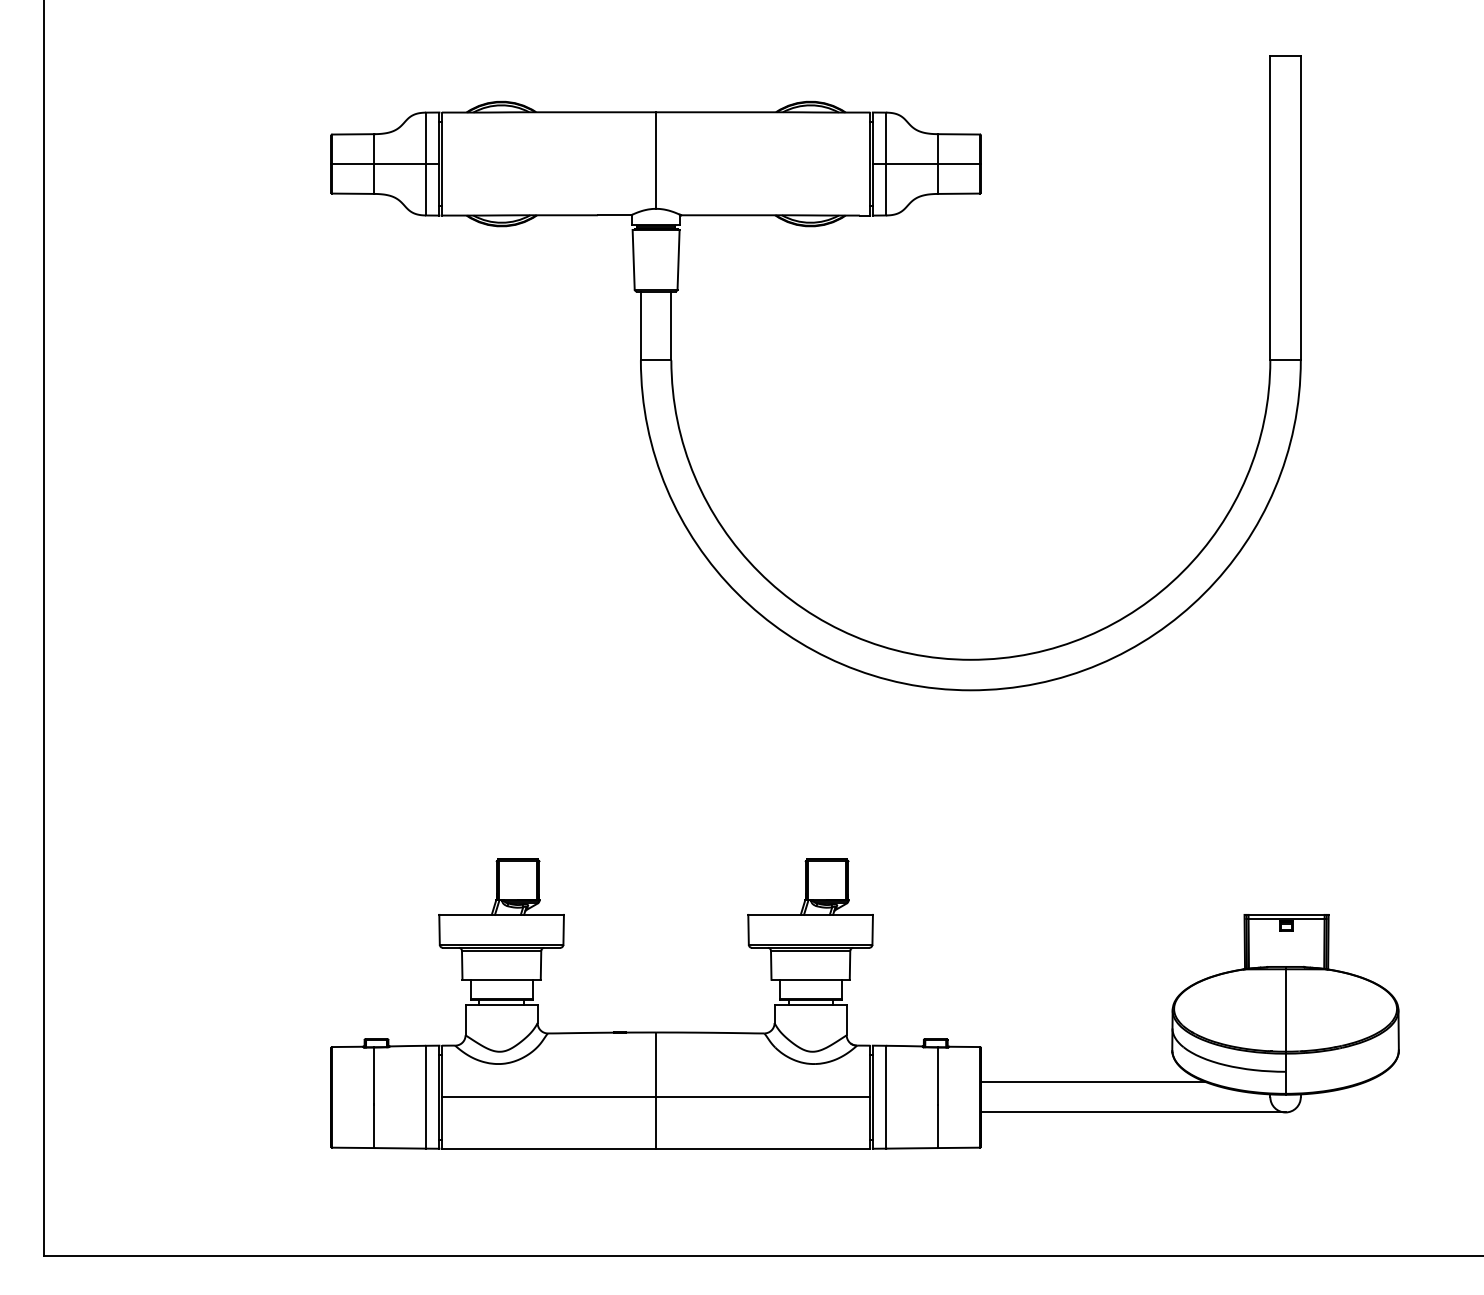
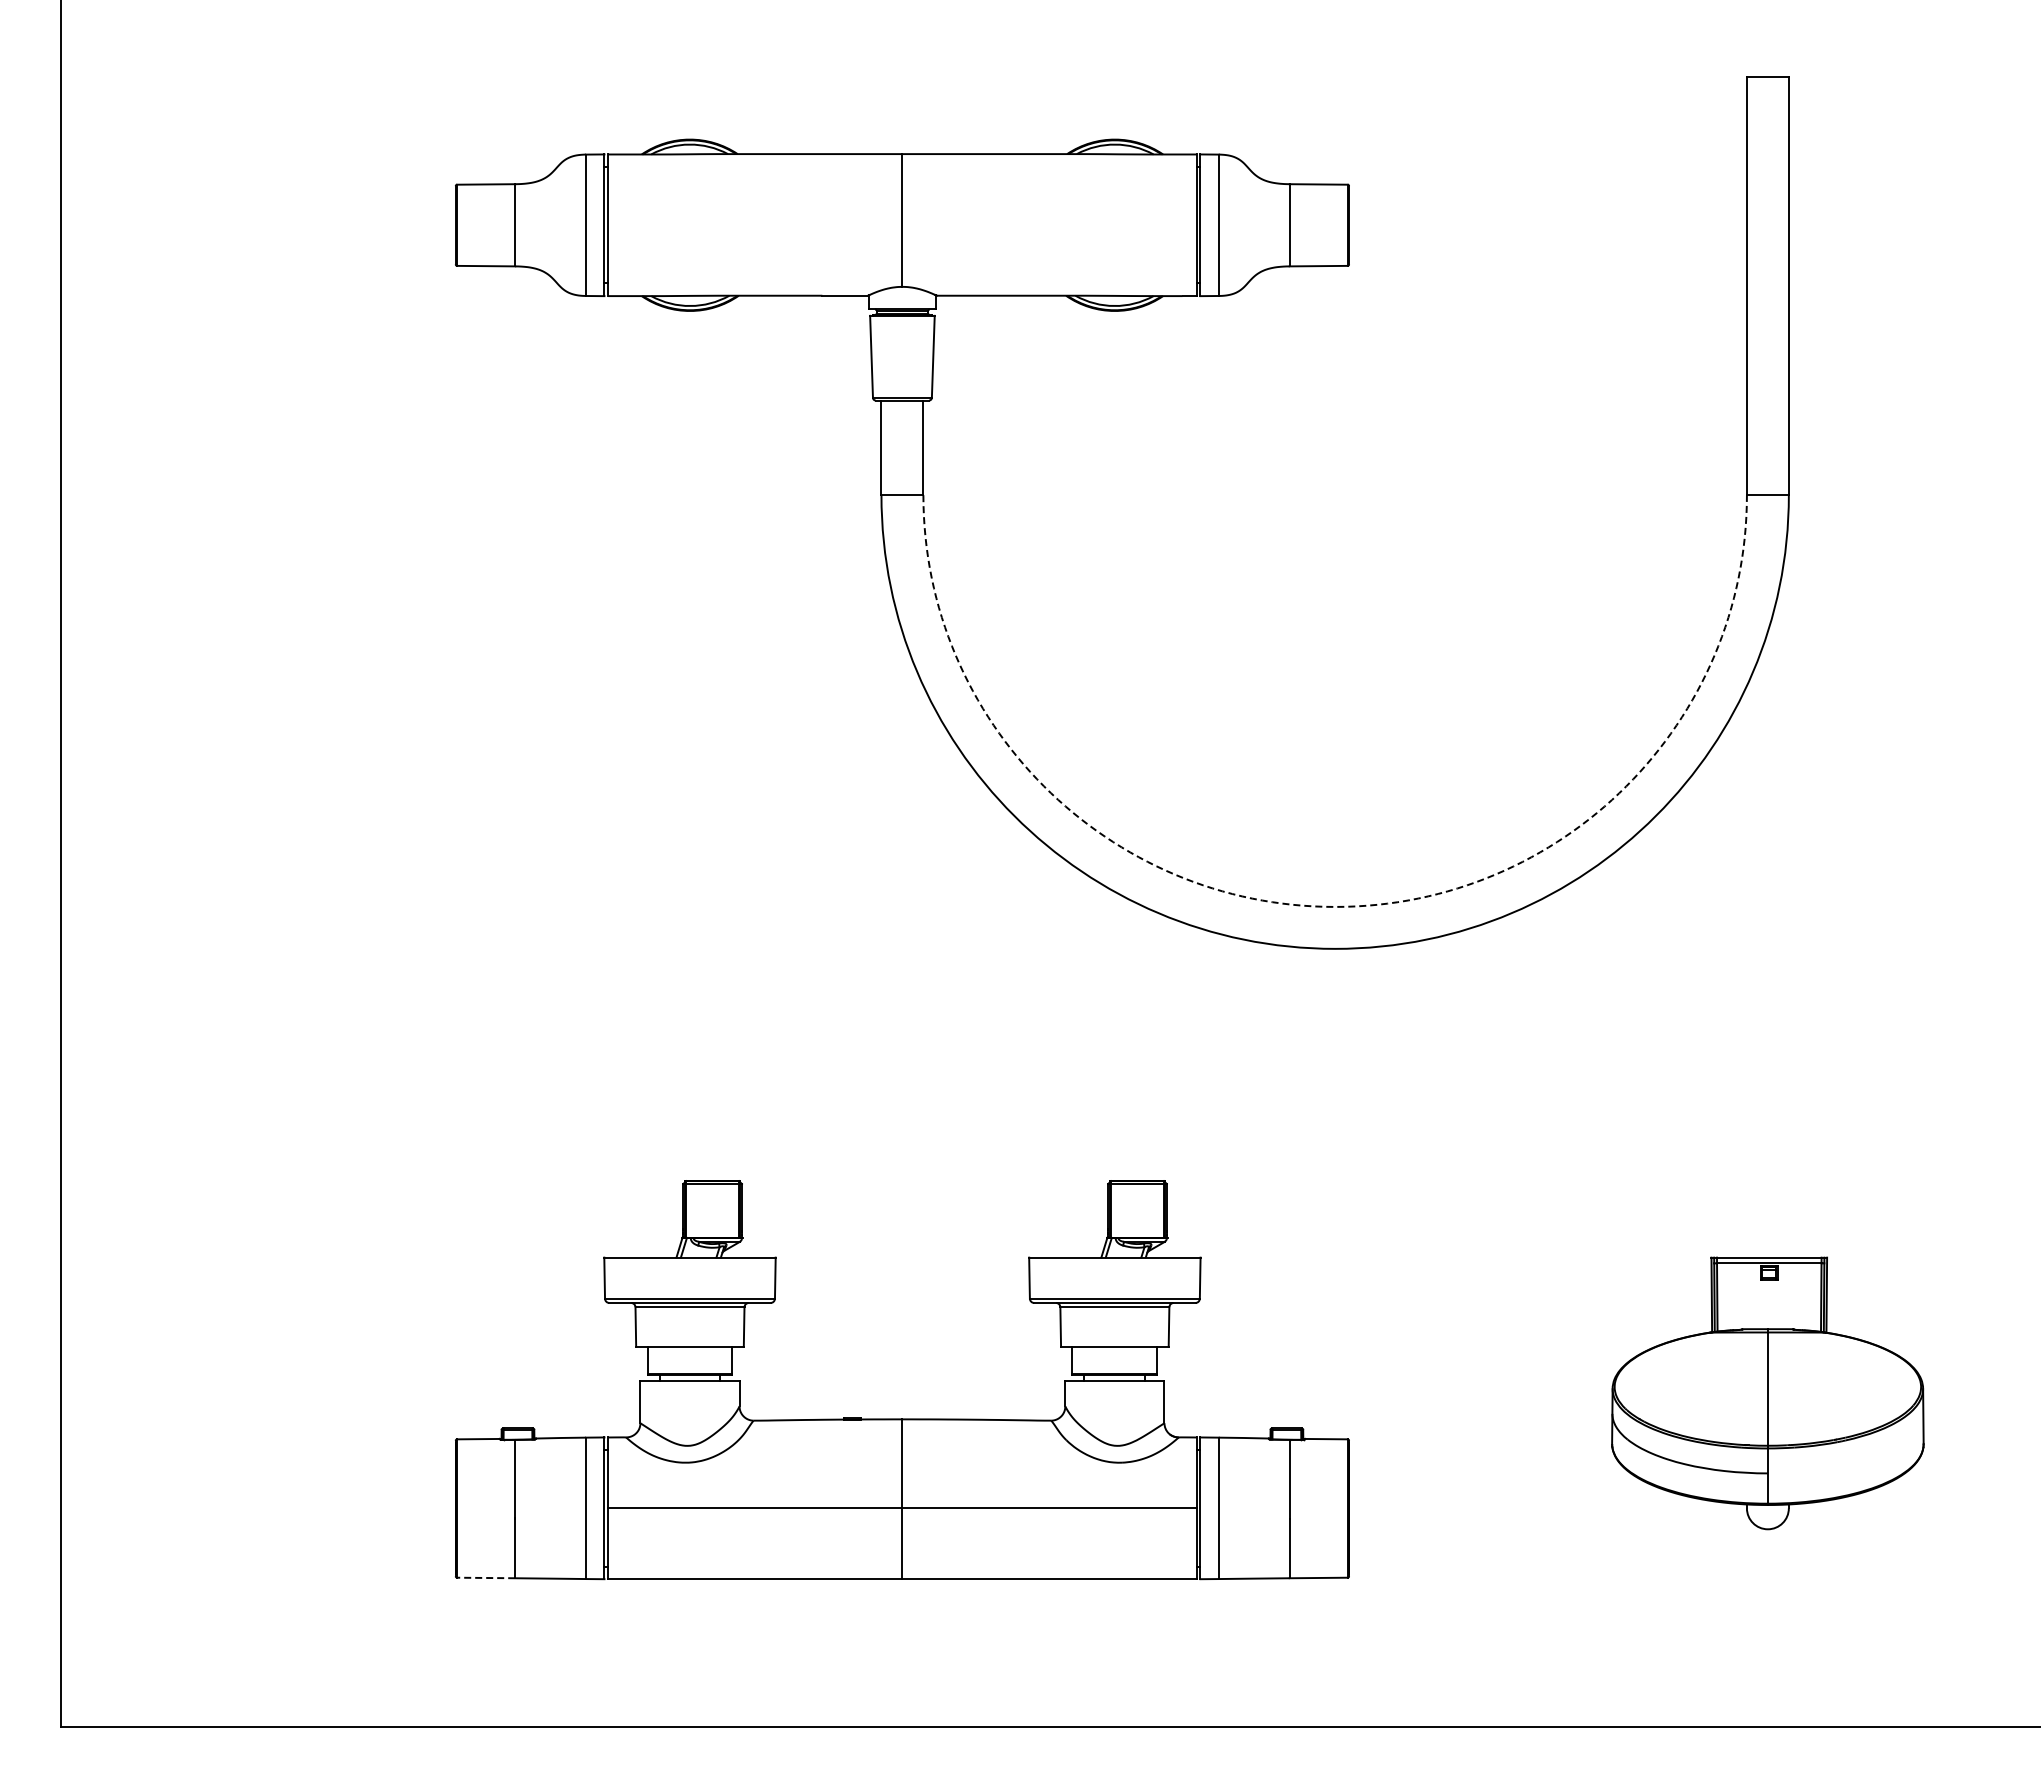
line: (384, 164) -> (529, 225), removed
line: (926, 164) -> (1274, 225), removed
arc: (971, 659) -> (1335, 906), solid -> dashed
line: (1093, 1082) -> (1503, 1487), removed
line: (1133, 1112) -> (1558, 1529), removed
line: (352, 1147) -> (485, 1577), solid -> dashed

